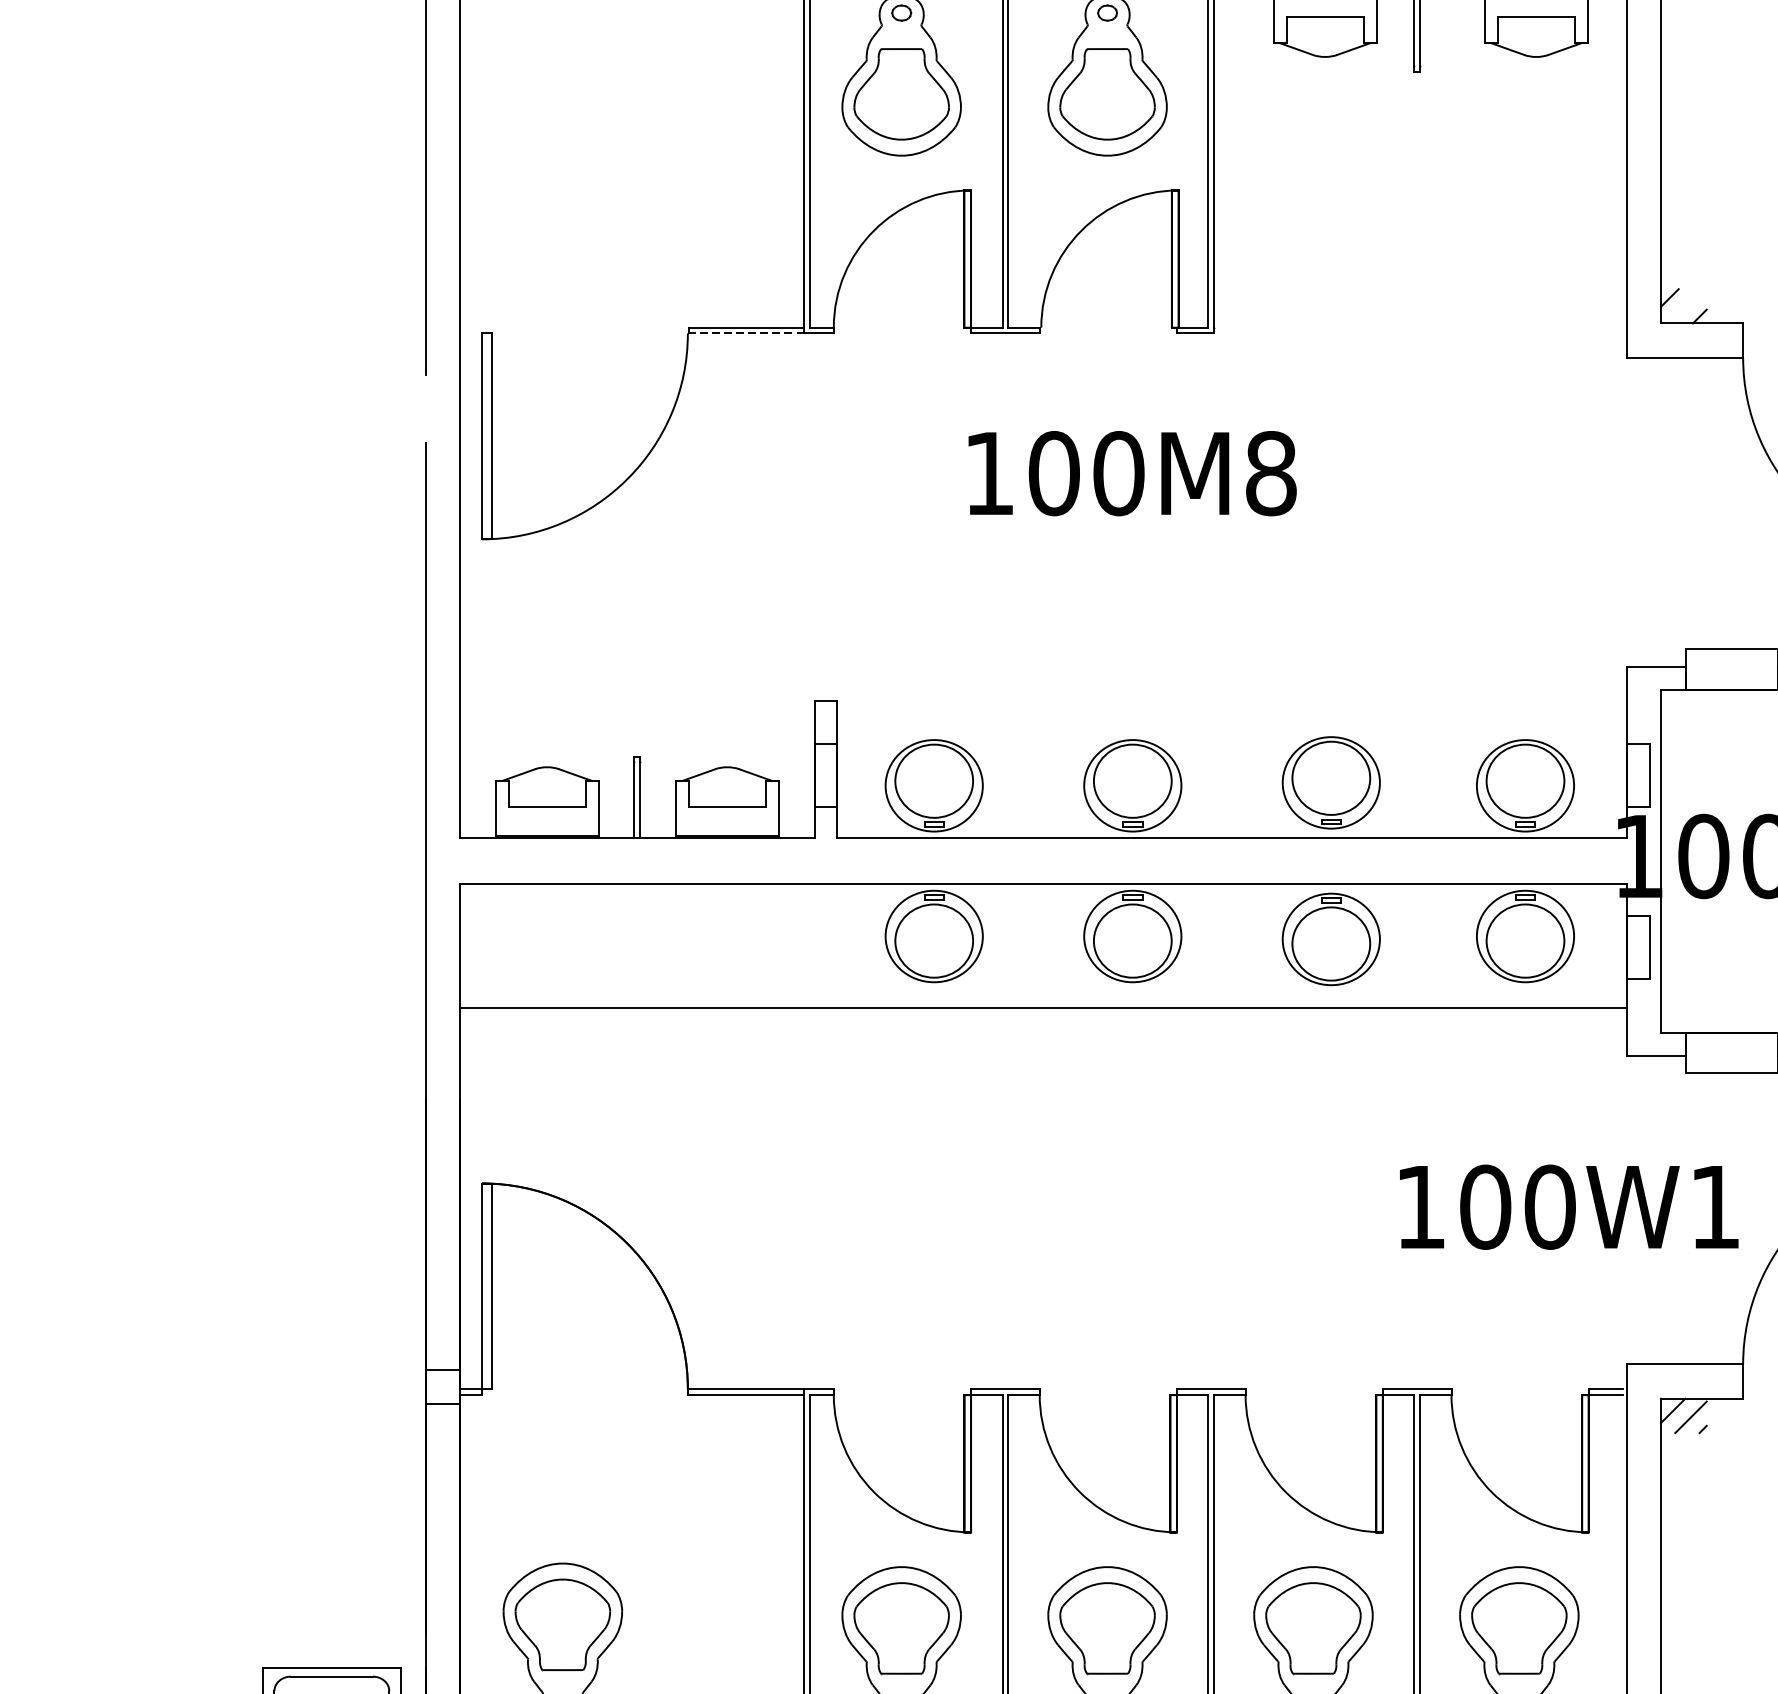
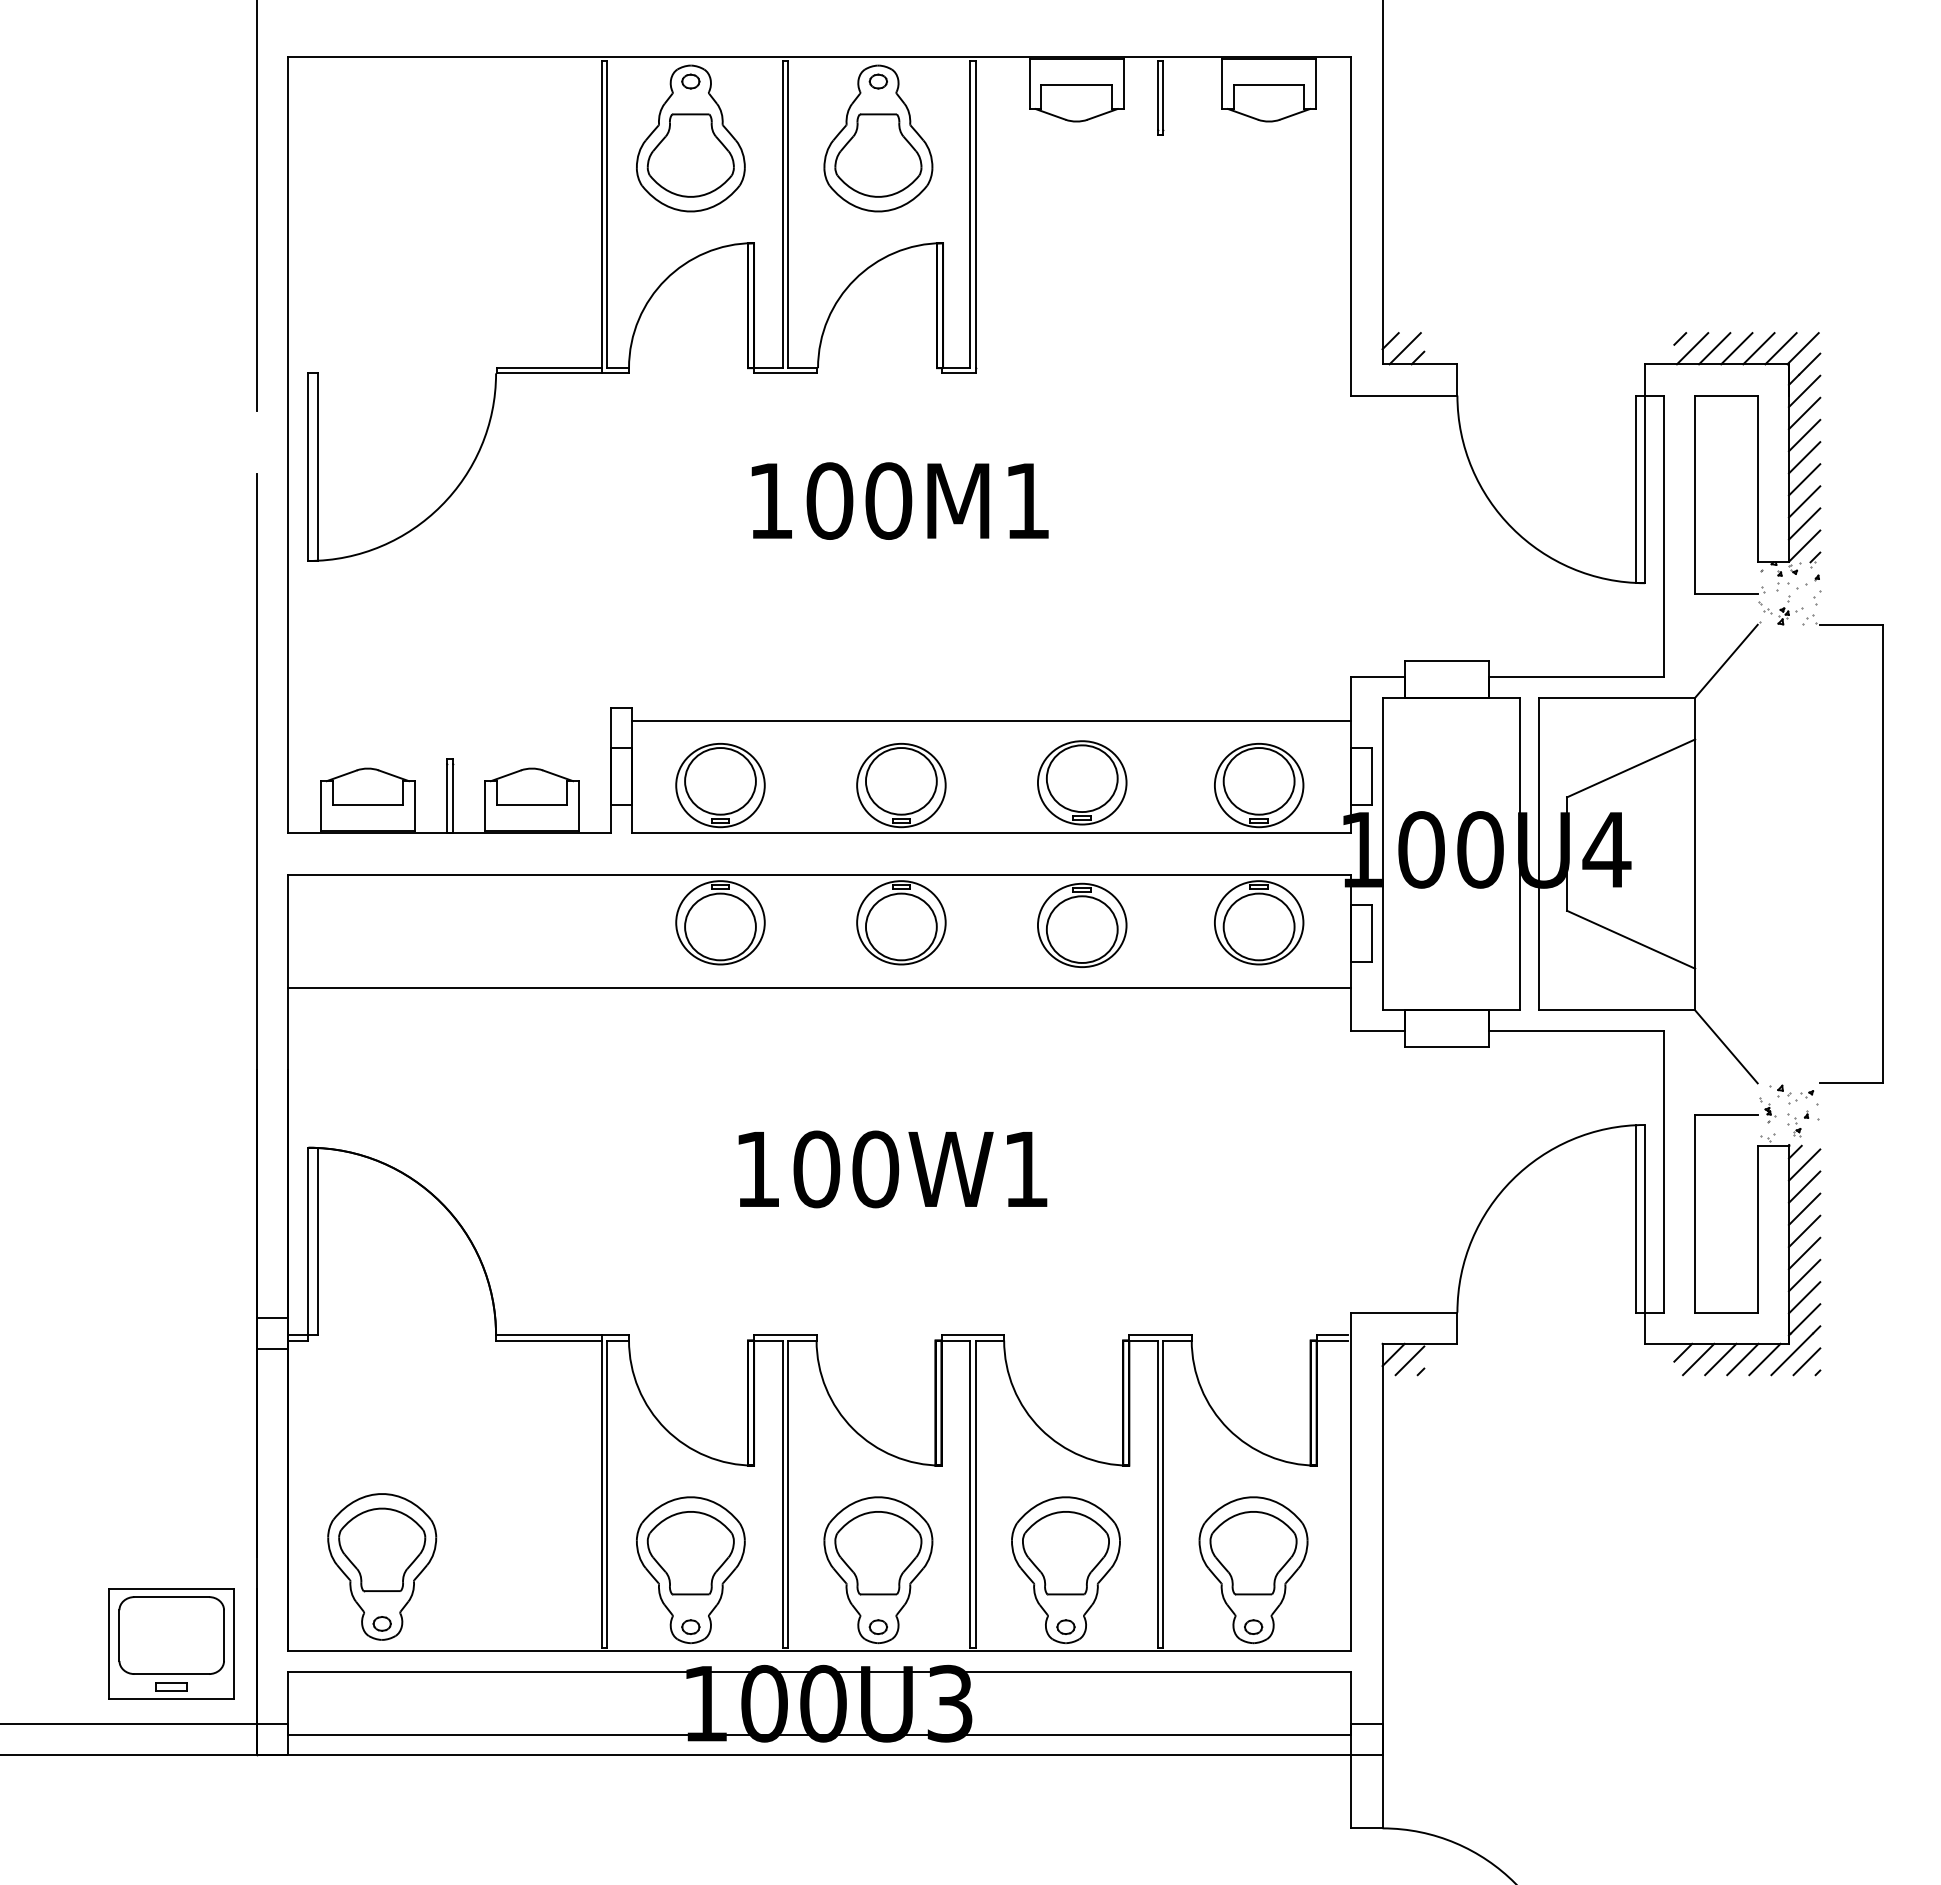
line: (1685, 306) -> (1404, 348), added
line: (746, 333) -> (549, 373), dashed -> solid
text: (1271, 472) -> (1027, 500), 100M8 -> 100M1
line: (1231, 715) -> (991, 721), added
text: (1568, 1207) -> (892, 1169), moved

